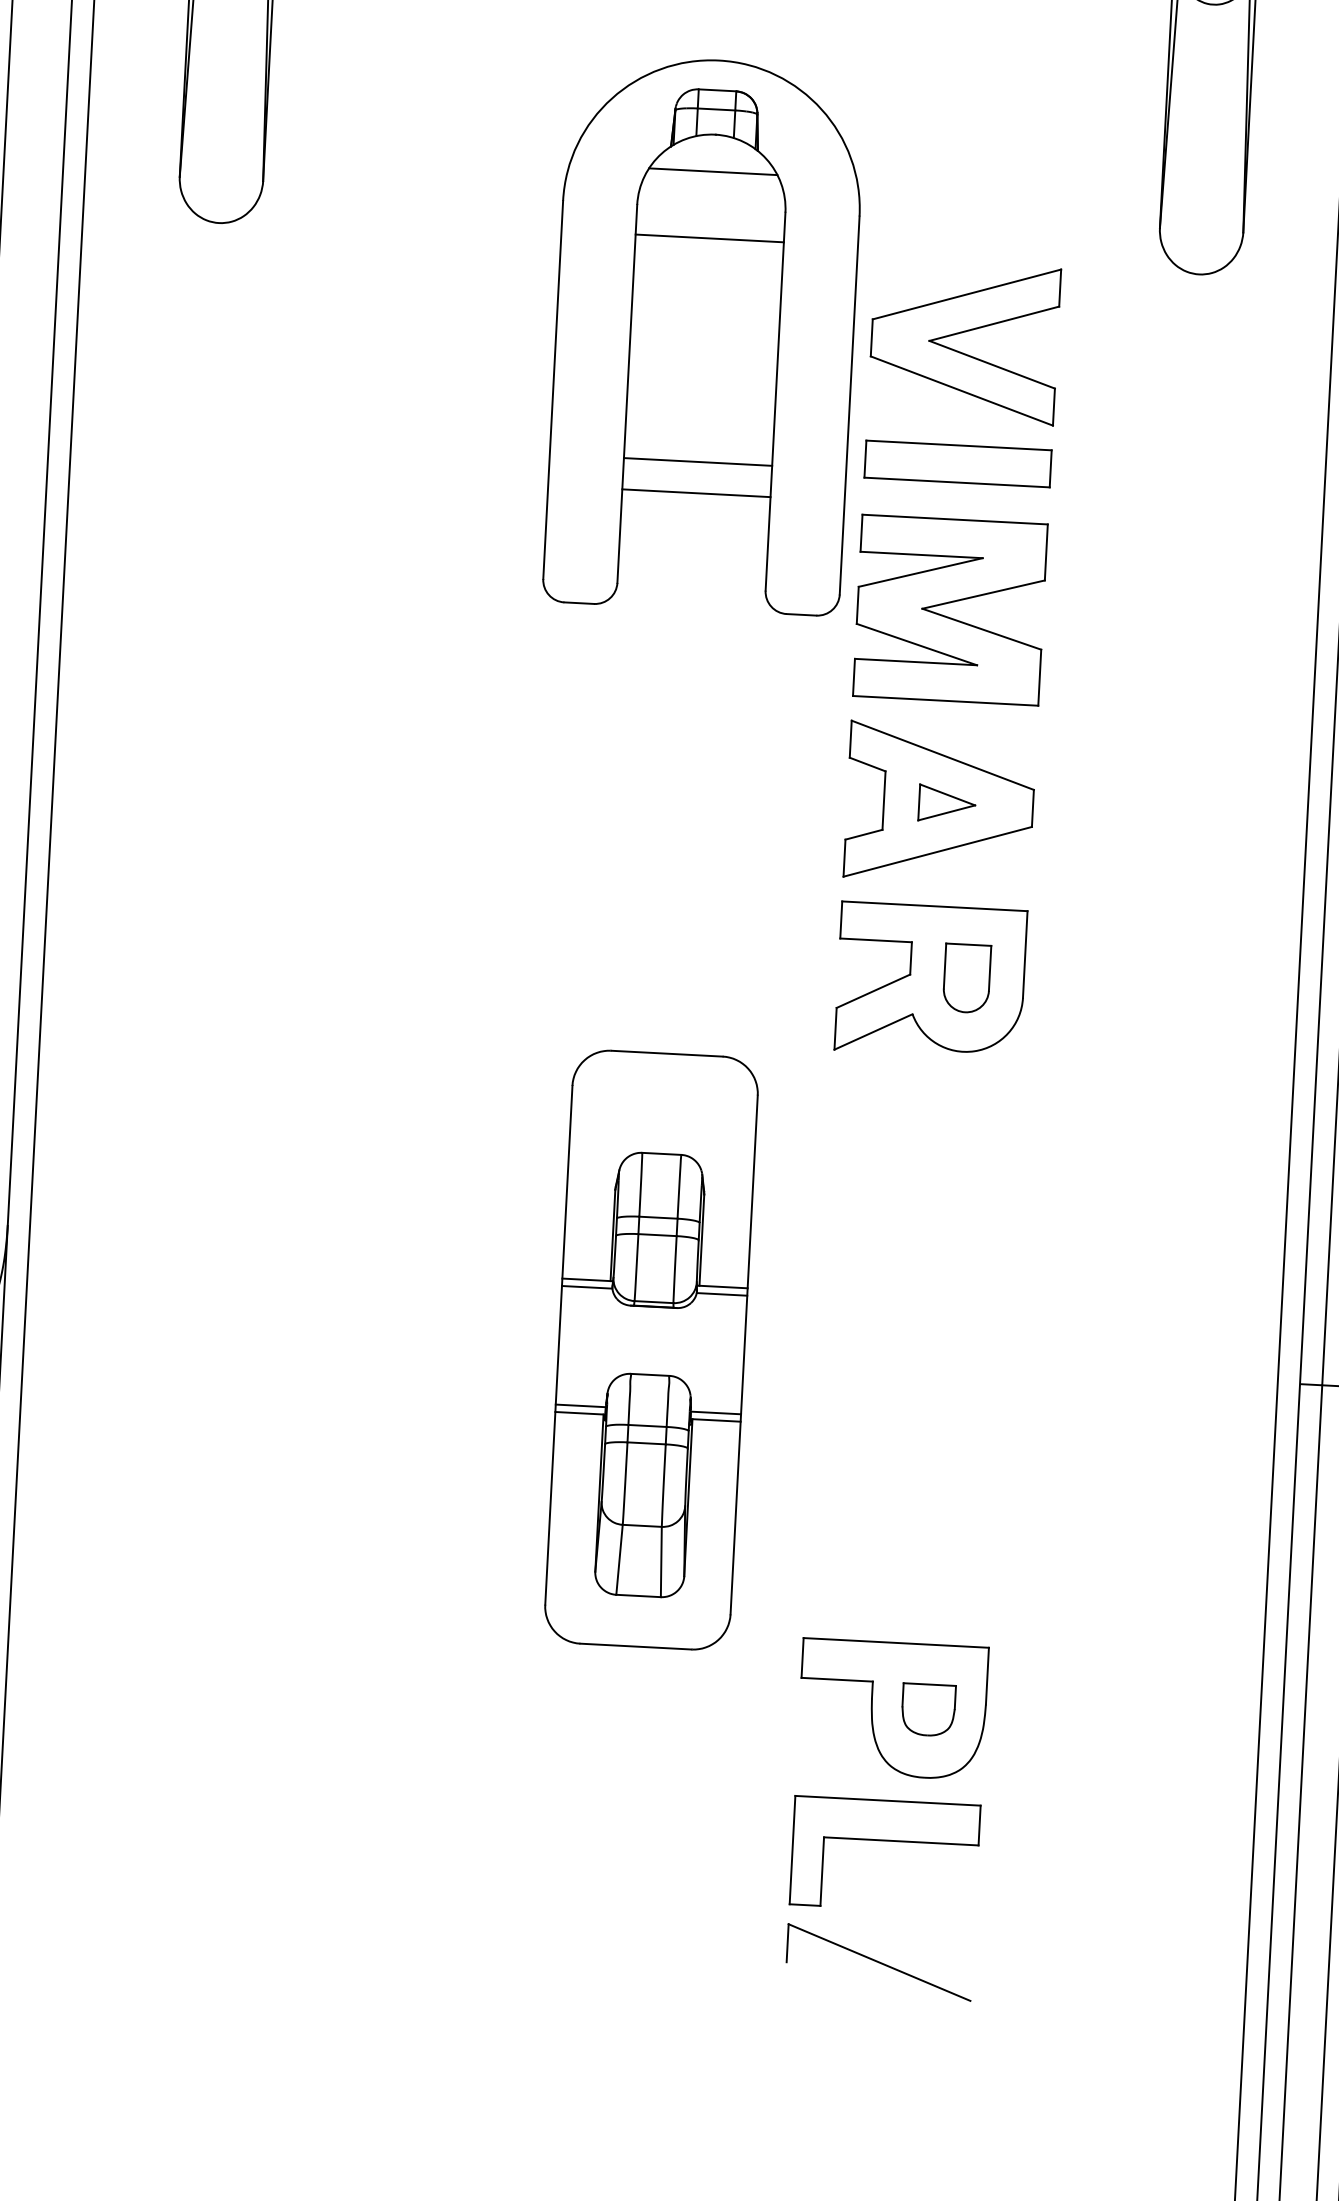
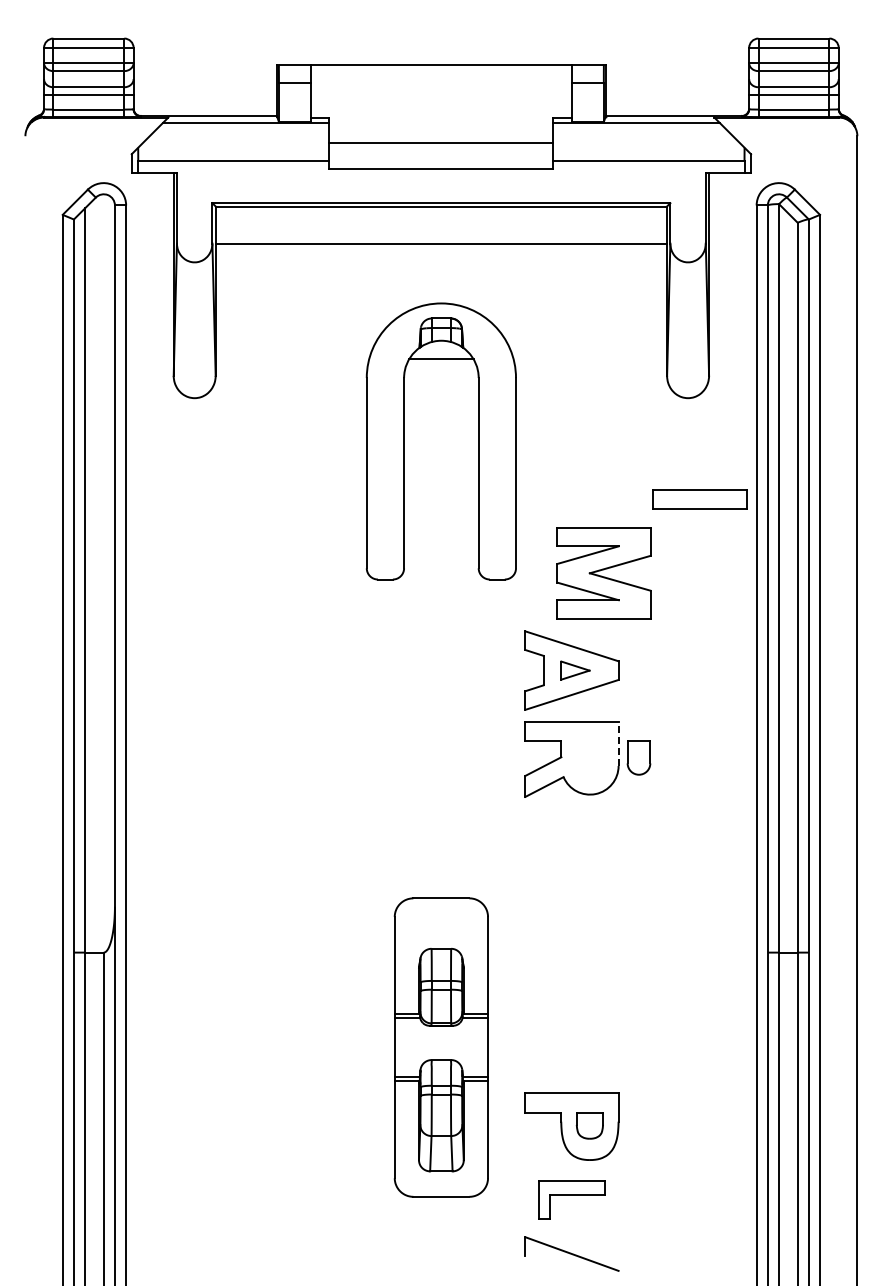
line: (710, 237) -> (441, 392), removed
part: (963, 342) -> (571, 438), removed
line: (698, 461) -> (441, 505), removed
part: (957, 463) -> (699, 499), moved
line: (696, 493) -> (441, 521), removed
part: (949, 610) -> (603, 573), moved
line: (1025, 955) -> (618, 744), solid -> dashed
part: (966, 977) -> (638, 757), moved
part: (649, 1349) -> (440, 1047), moved
part: (884, 1854) -> (571, 1199), size x0.7

